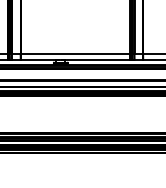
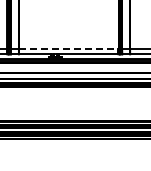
line: (75, 54) -> (68, 49), solid -> dashed

